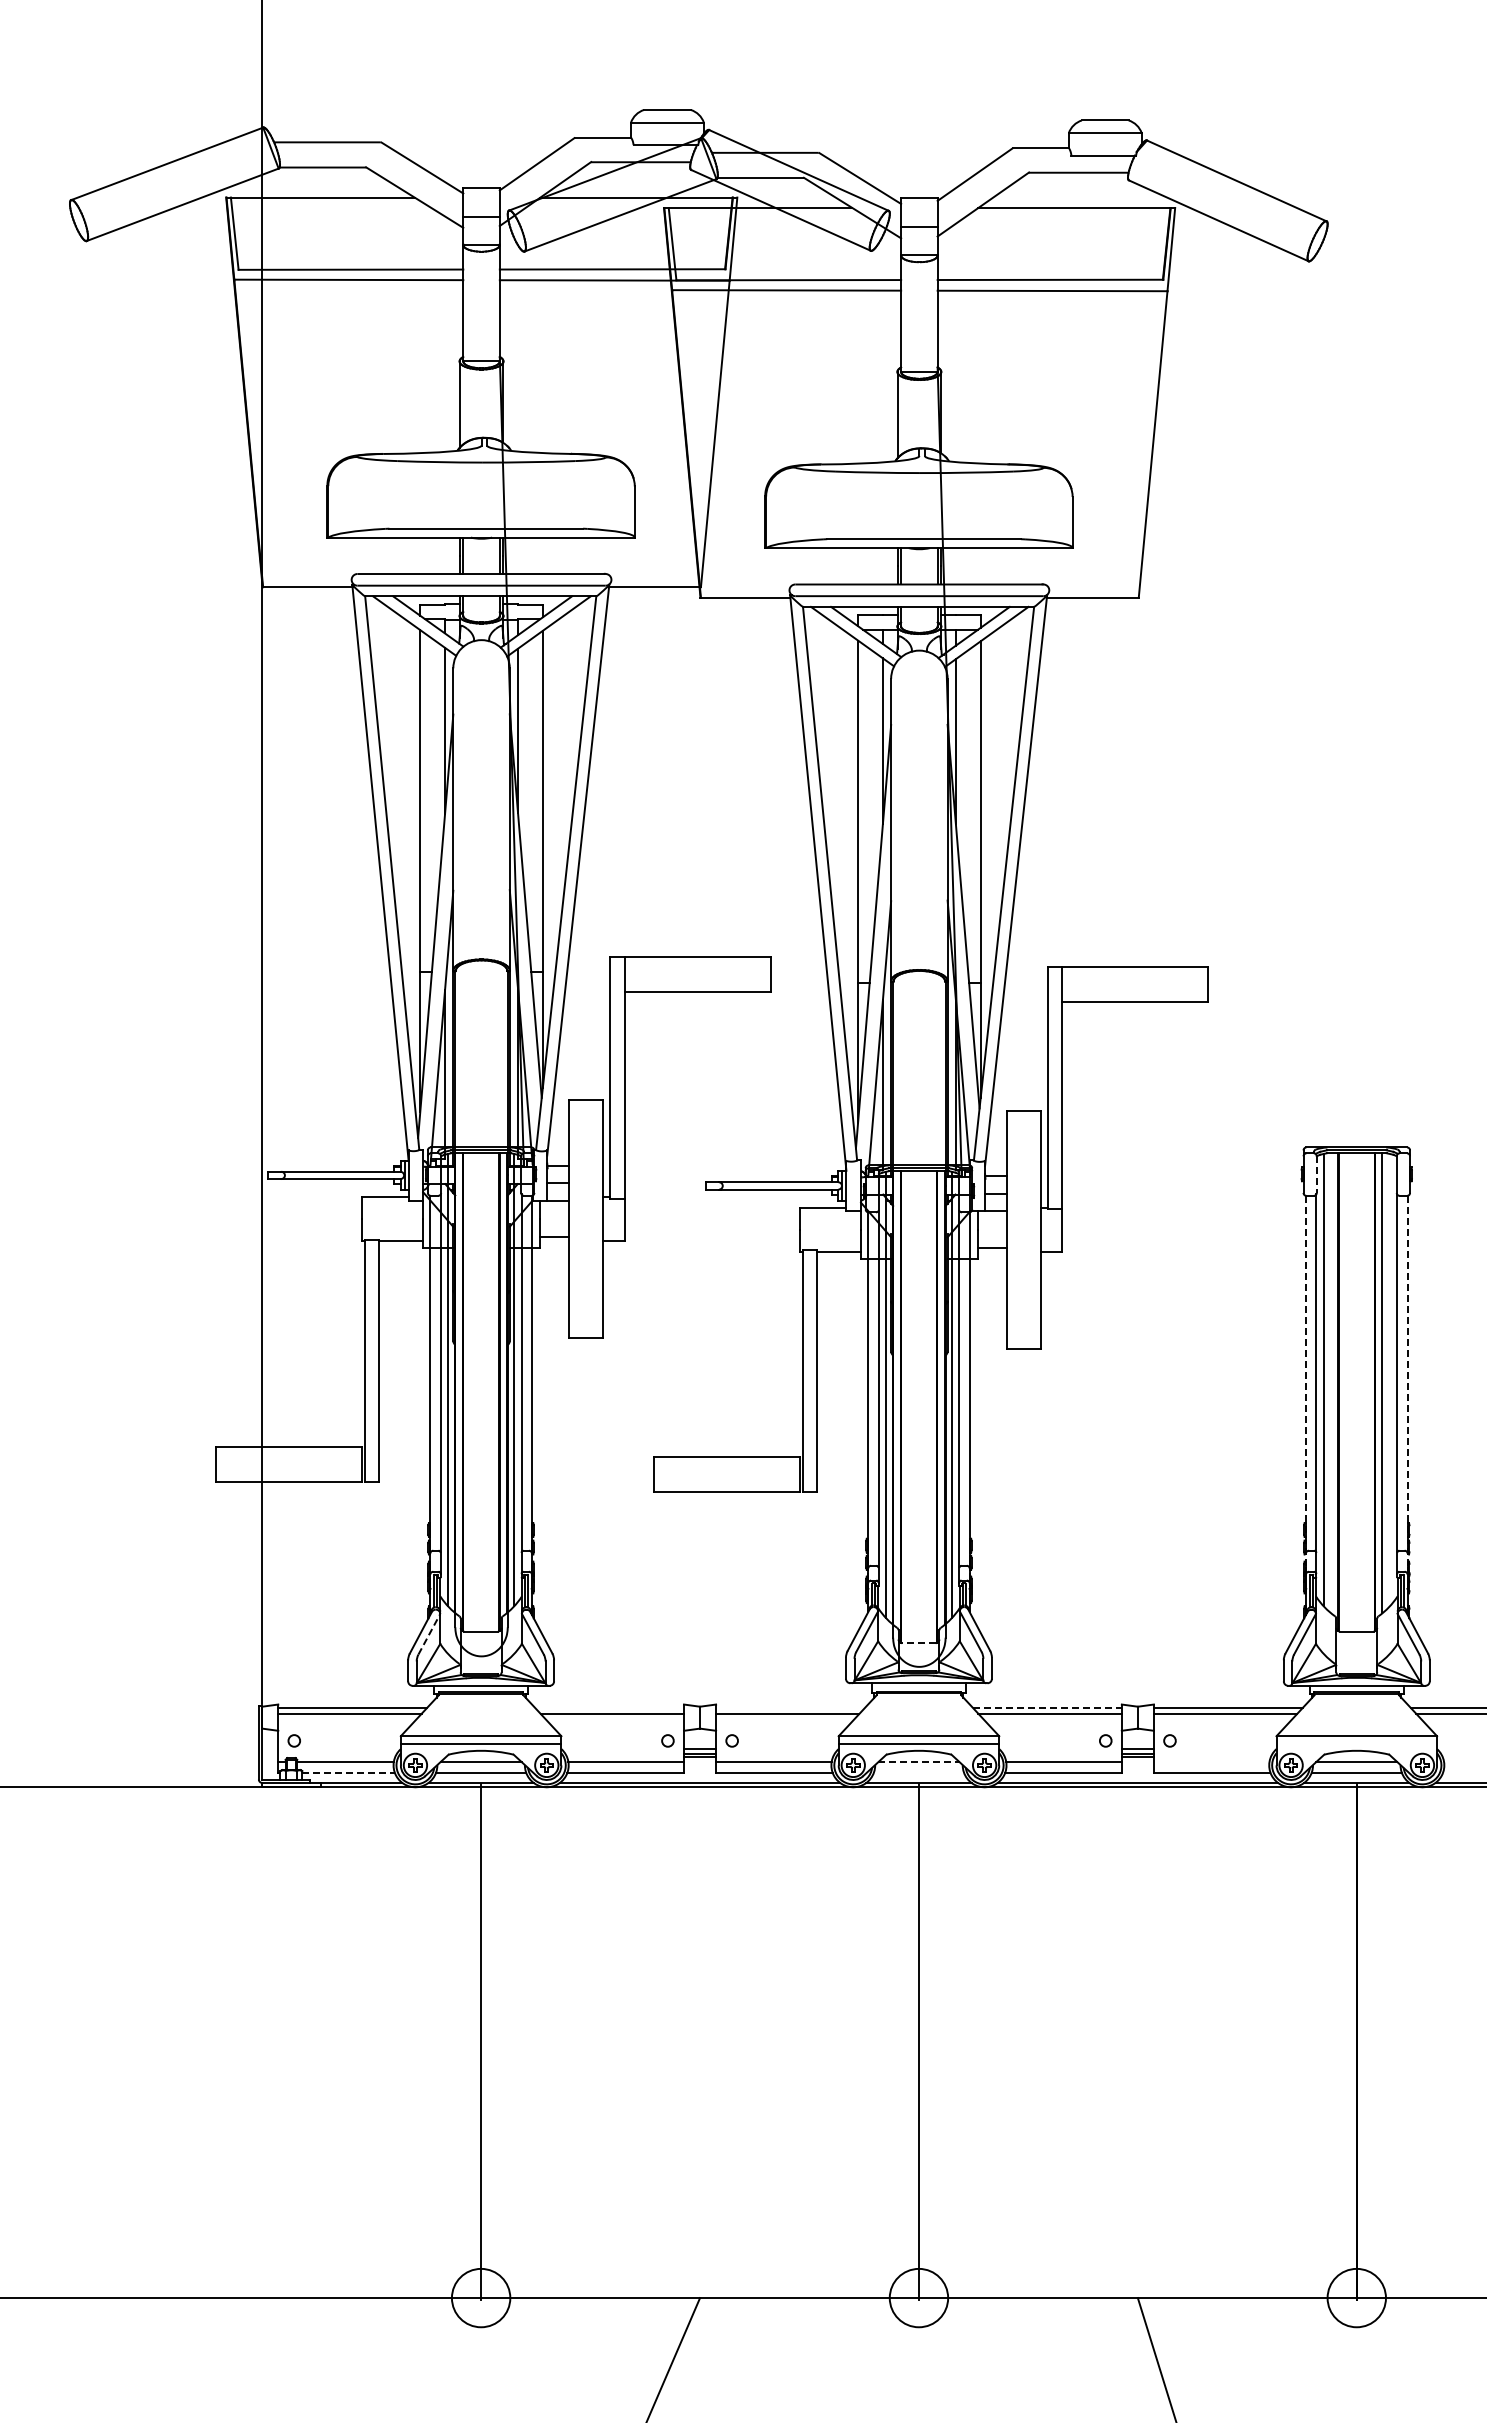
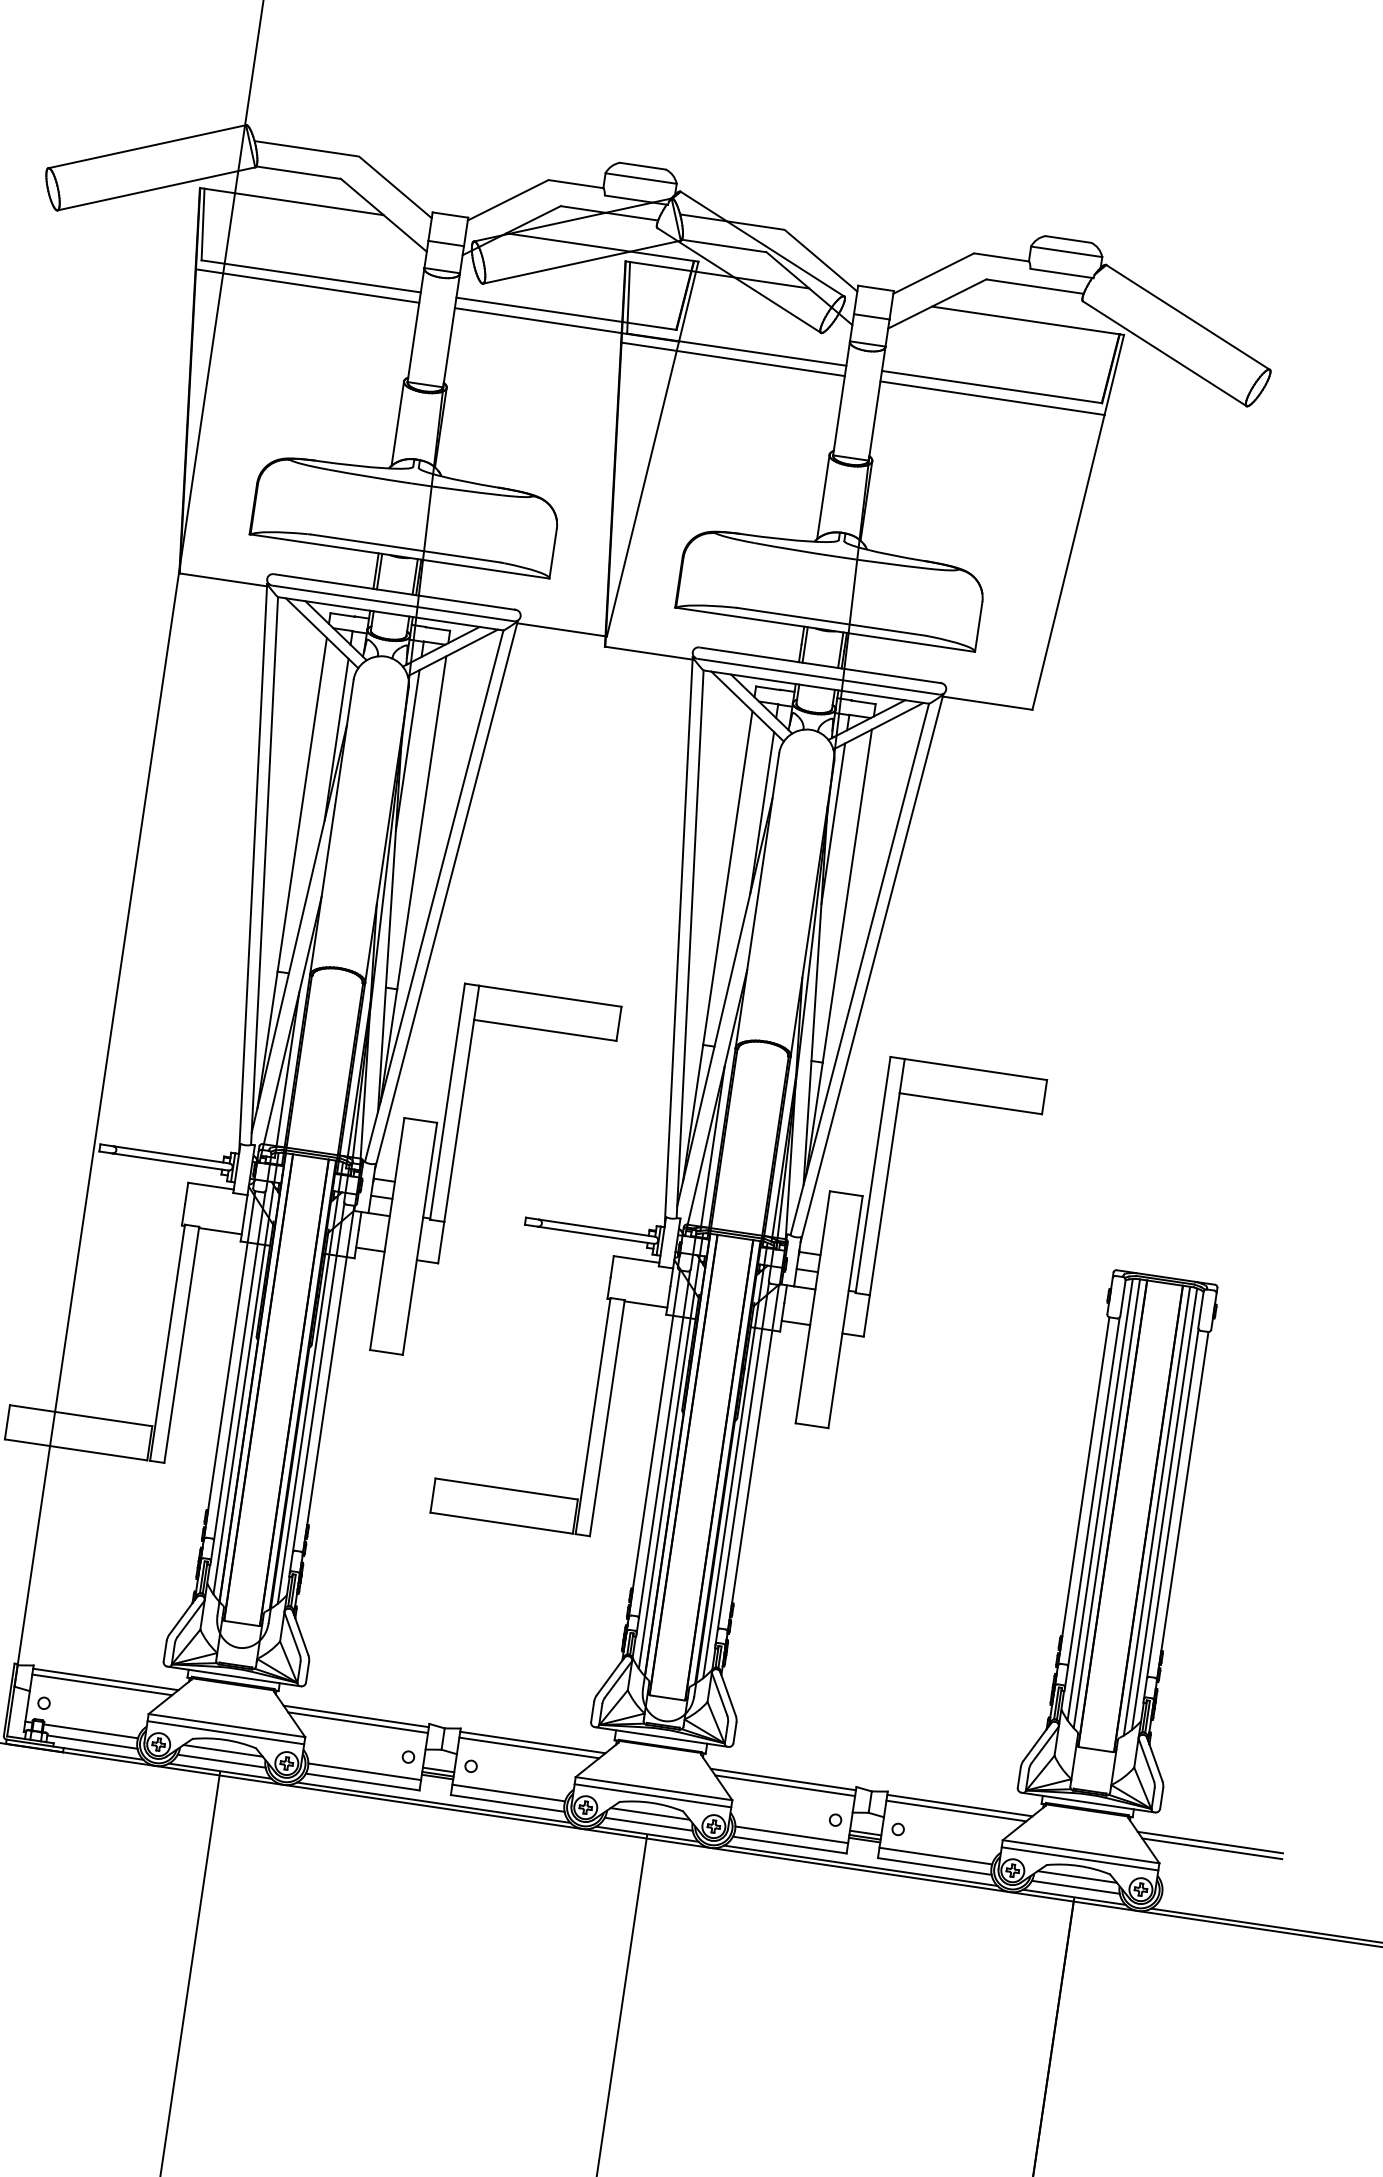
line: (1316, 1175) -> (1122, 1299), dashed -> solid
line: (1389, 1379) -> (1164, 1508), added
line: (1306, 1382) -> (1082, 1499), dashed -> solid
line: (1407, 1382) -> (1181, 1514), dashed -> solid
line: (1331, 1383) -> (1107, 1504), added
line: (429, 1633) -> (191, 1617), dashed -> solid
line: (918, 1643) -> (666, 1698), dashed -> solid
line: (609, 1707) -> (356, 1716), added
line: (790, 1707) -> (532, 1742), added
line: (1047, 1707) -> (783, 1779), dashed -> solid
line: (1356, 1743) -> (1079, 1858), added
line: (918, 1762) -> (649, 1814), dashed -> solid
line: (1211, 1762) -> (935, 1856), added
line: (349, 1772) -> (93, 1742), dashed -> solid
line: (918, 1772) -> (648, 1824), added

